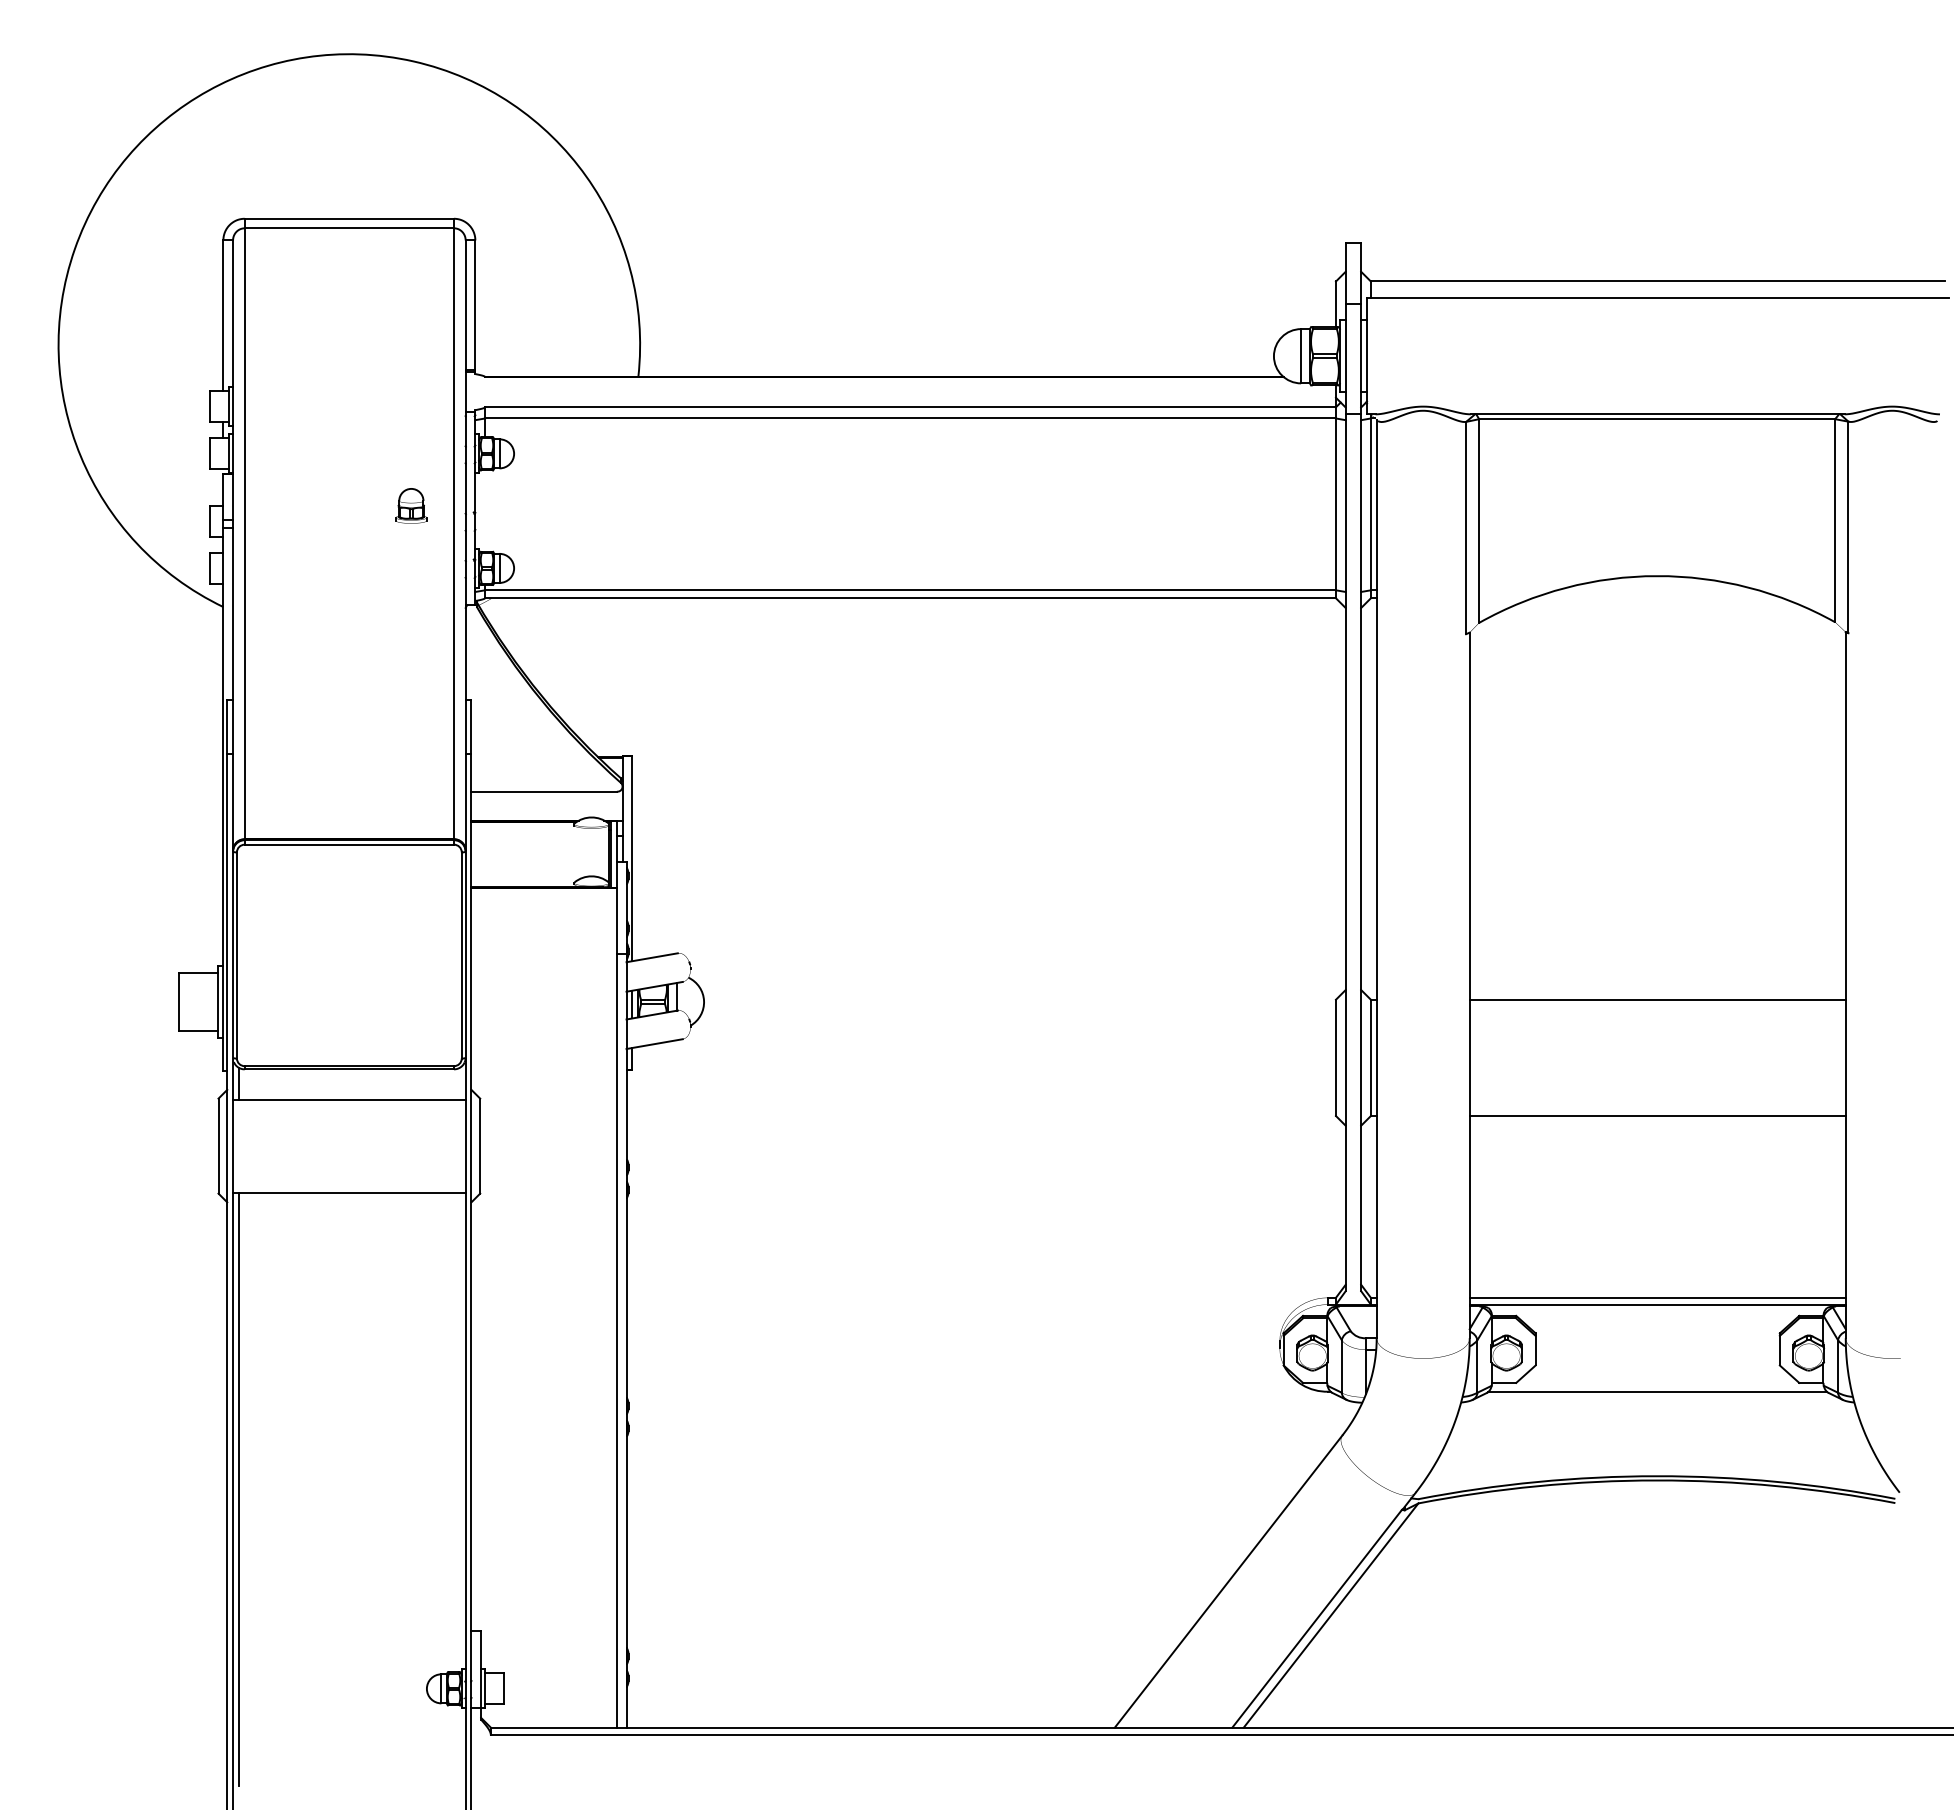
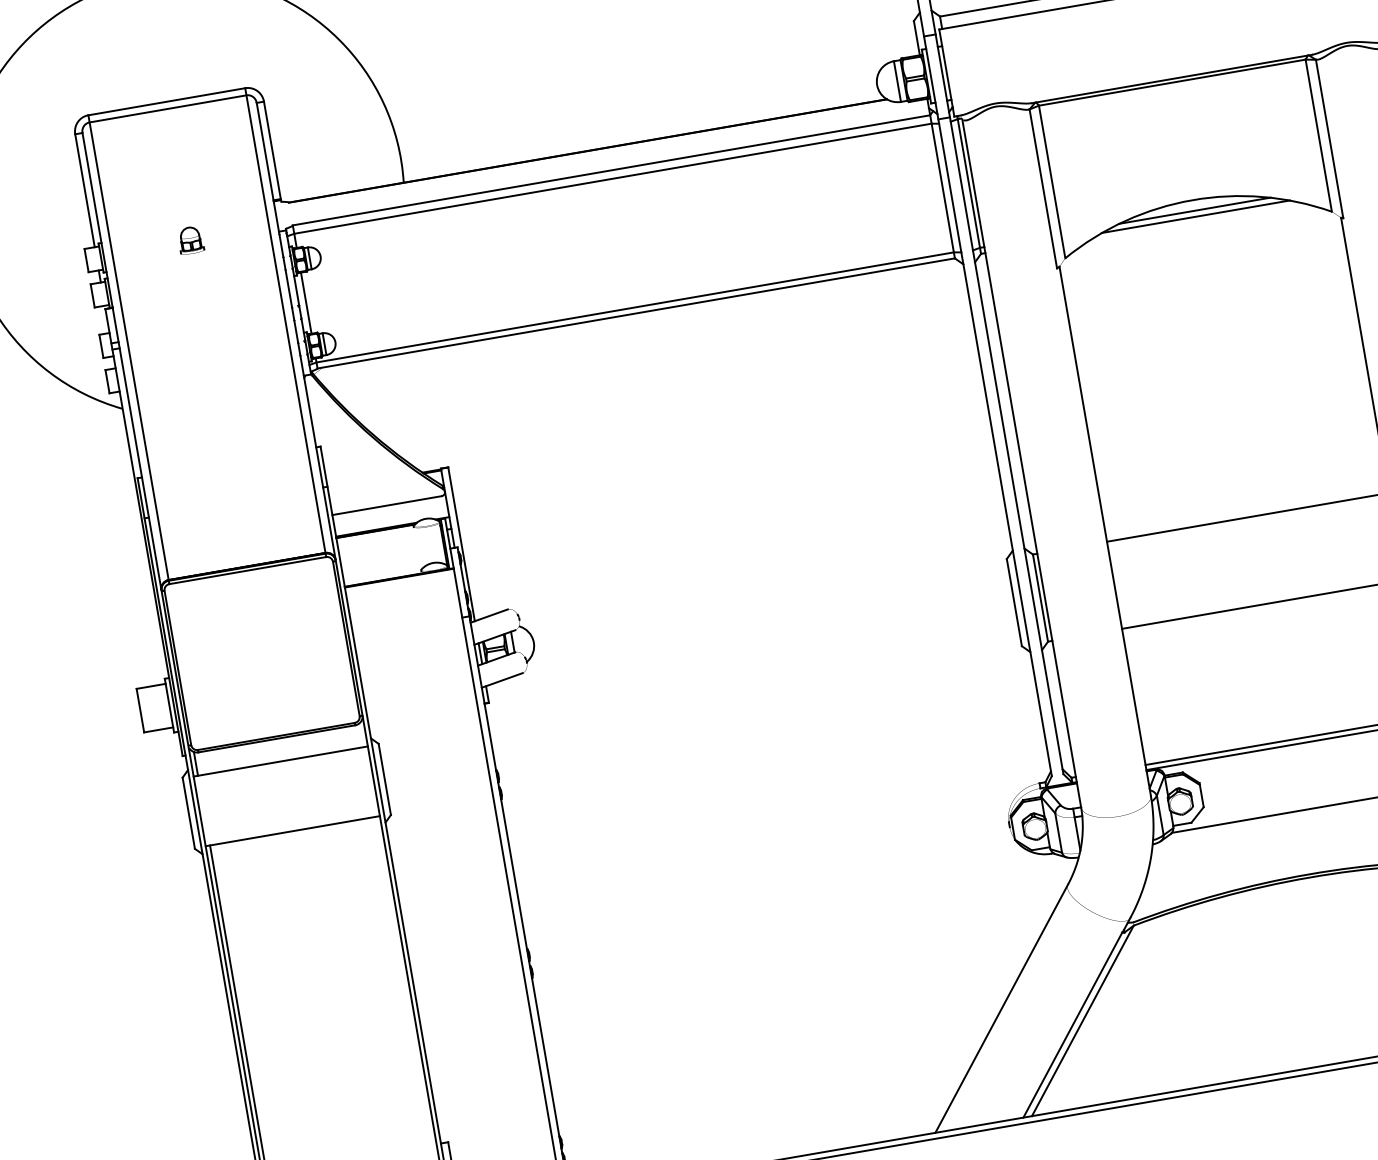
part: (411, 505) -> (190, 240), moved
line: (485, 510) -> (306, 302), added
line: (1657, 590) -> (1194, 210), added
line: (1657, 598) -> (1195, 216), added

